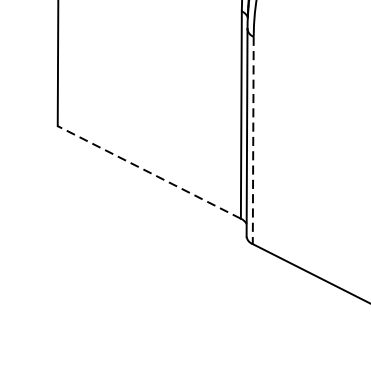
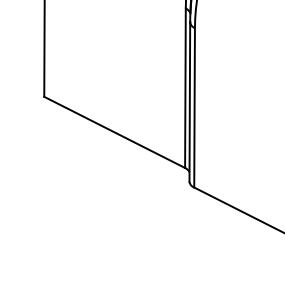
line: (253, 140) -> (194, 107), dashed -> solid
line: (149, 172) -> (114, 132), dashed -> solid

